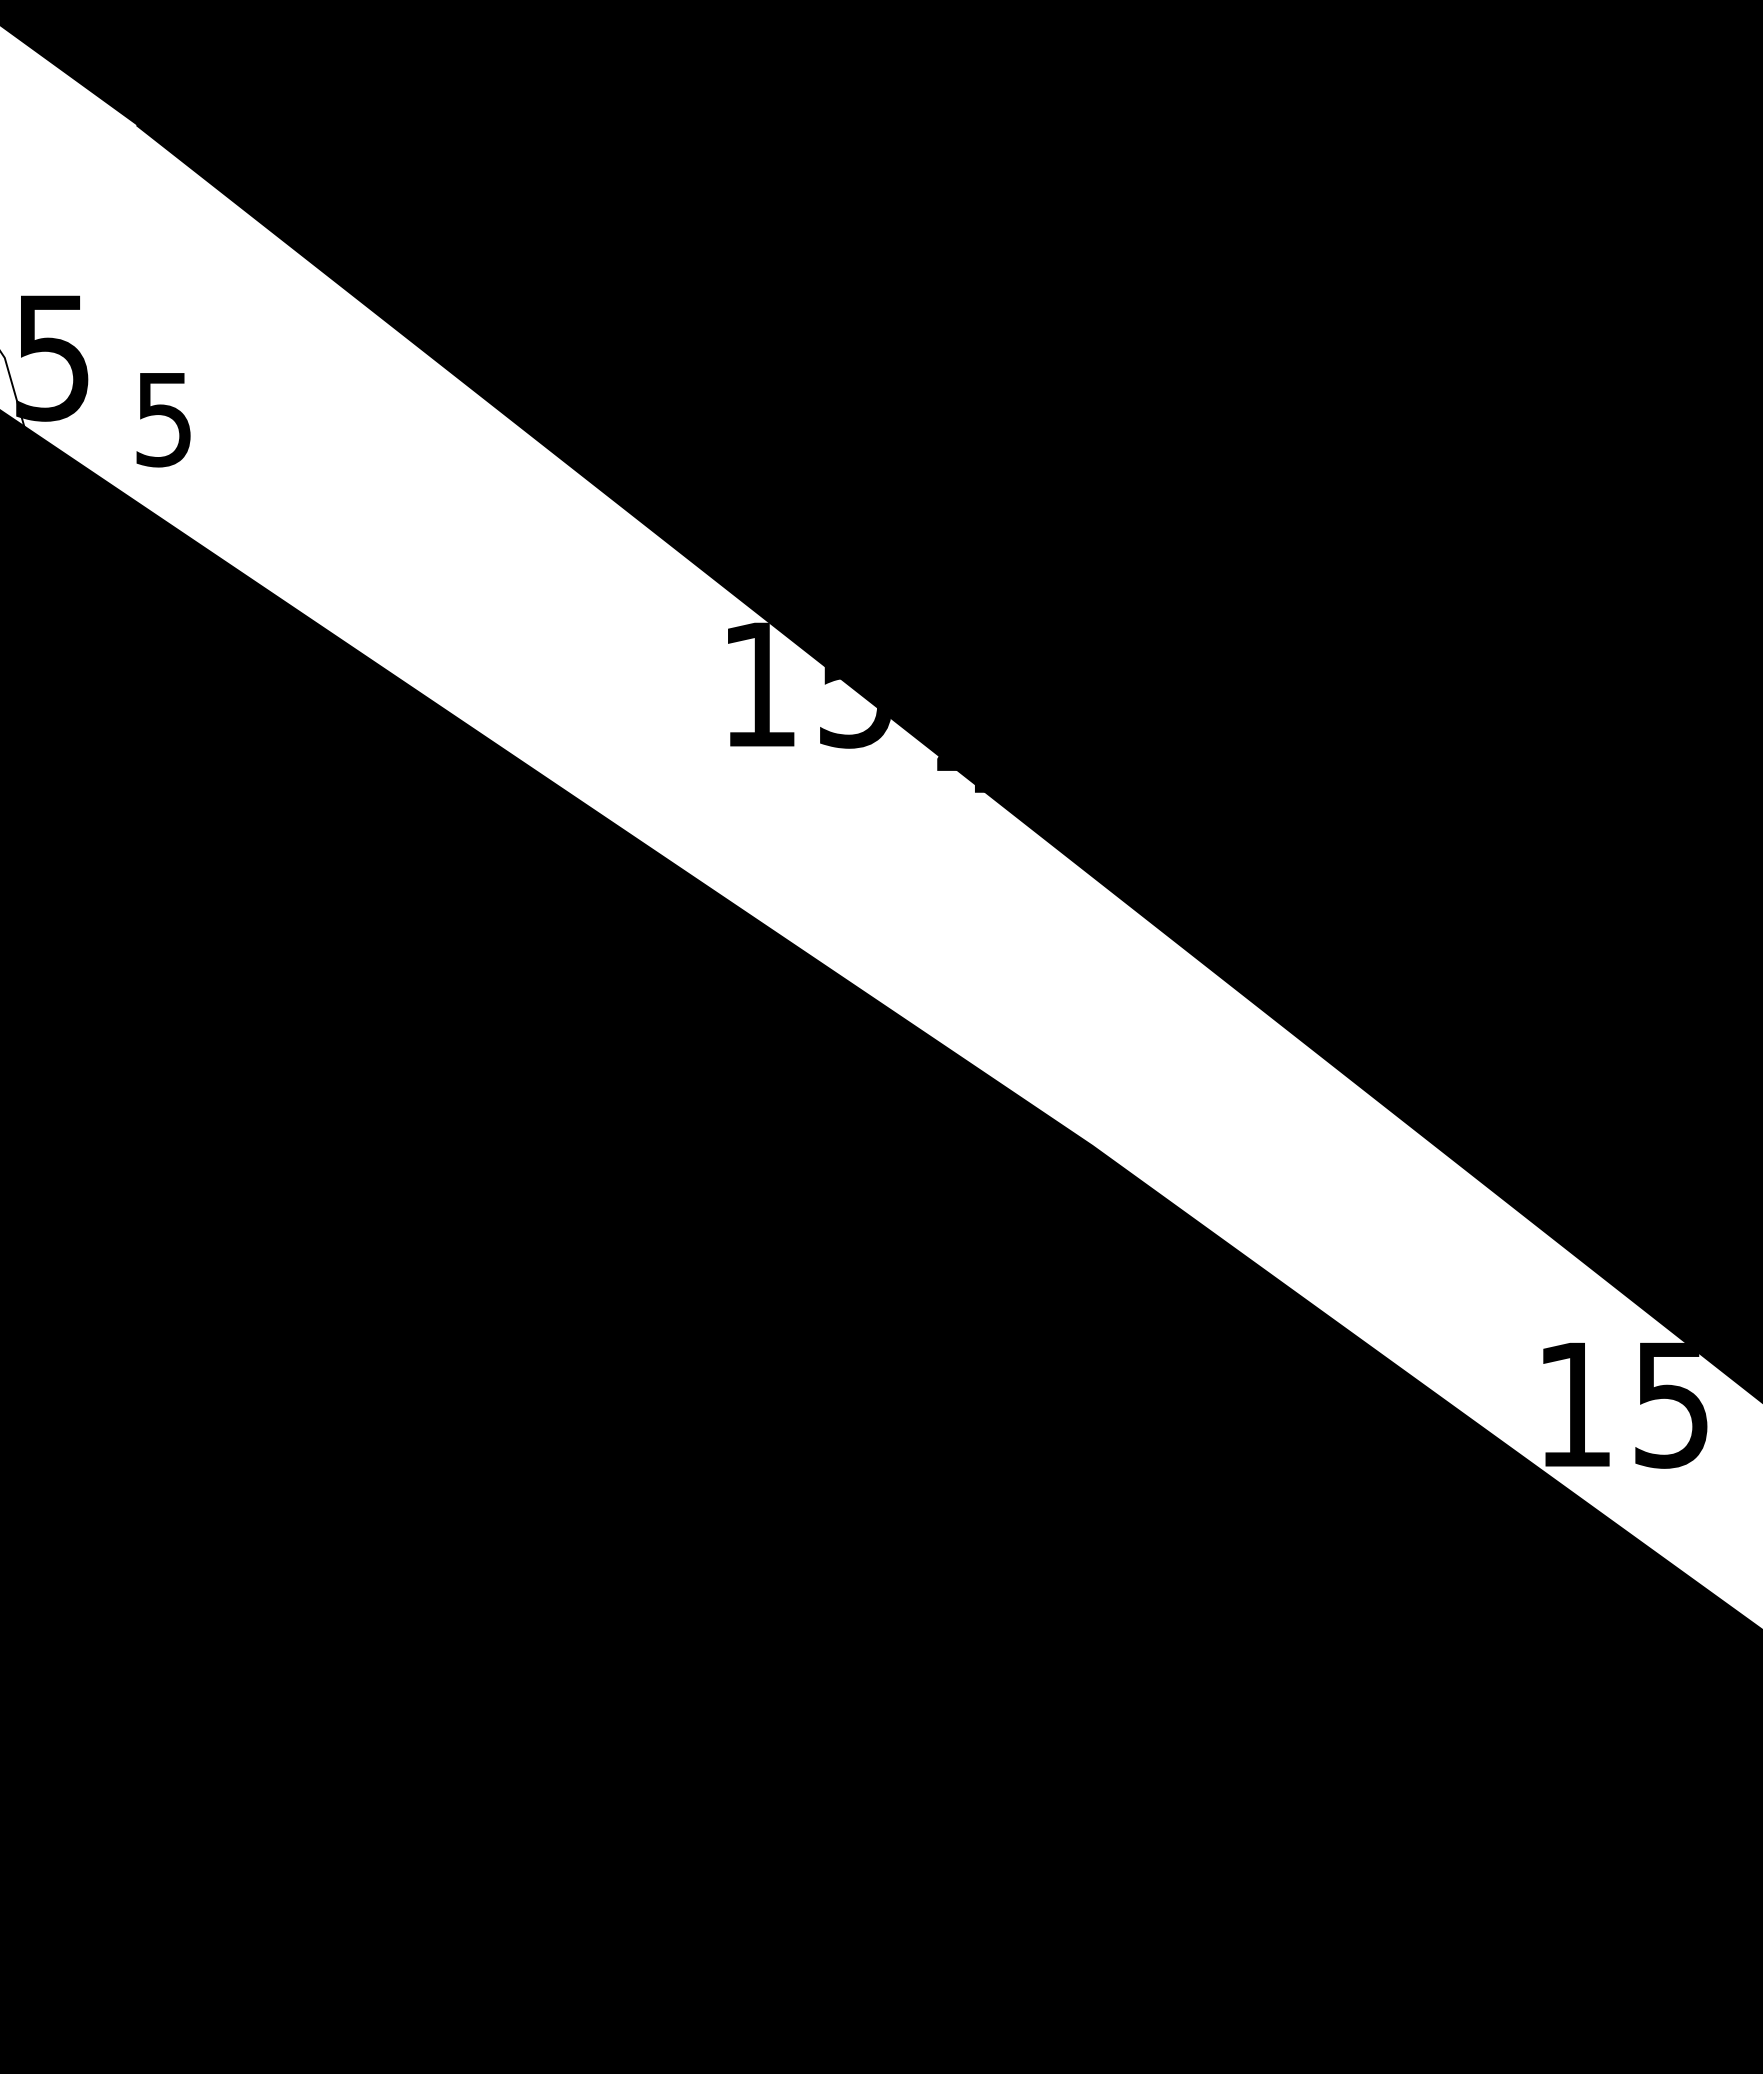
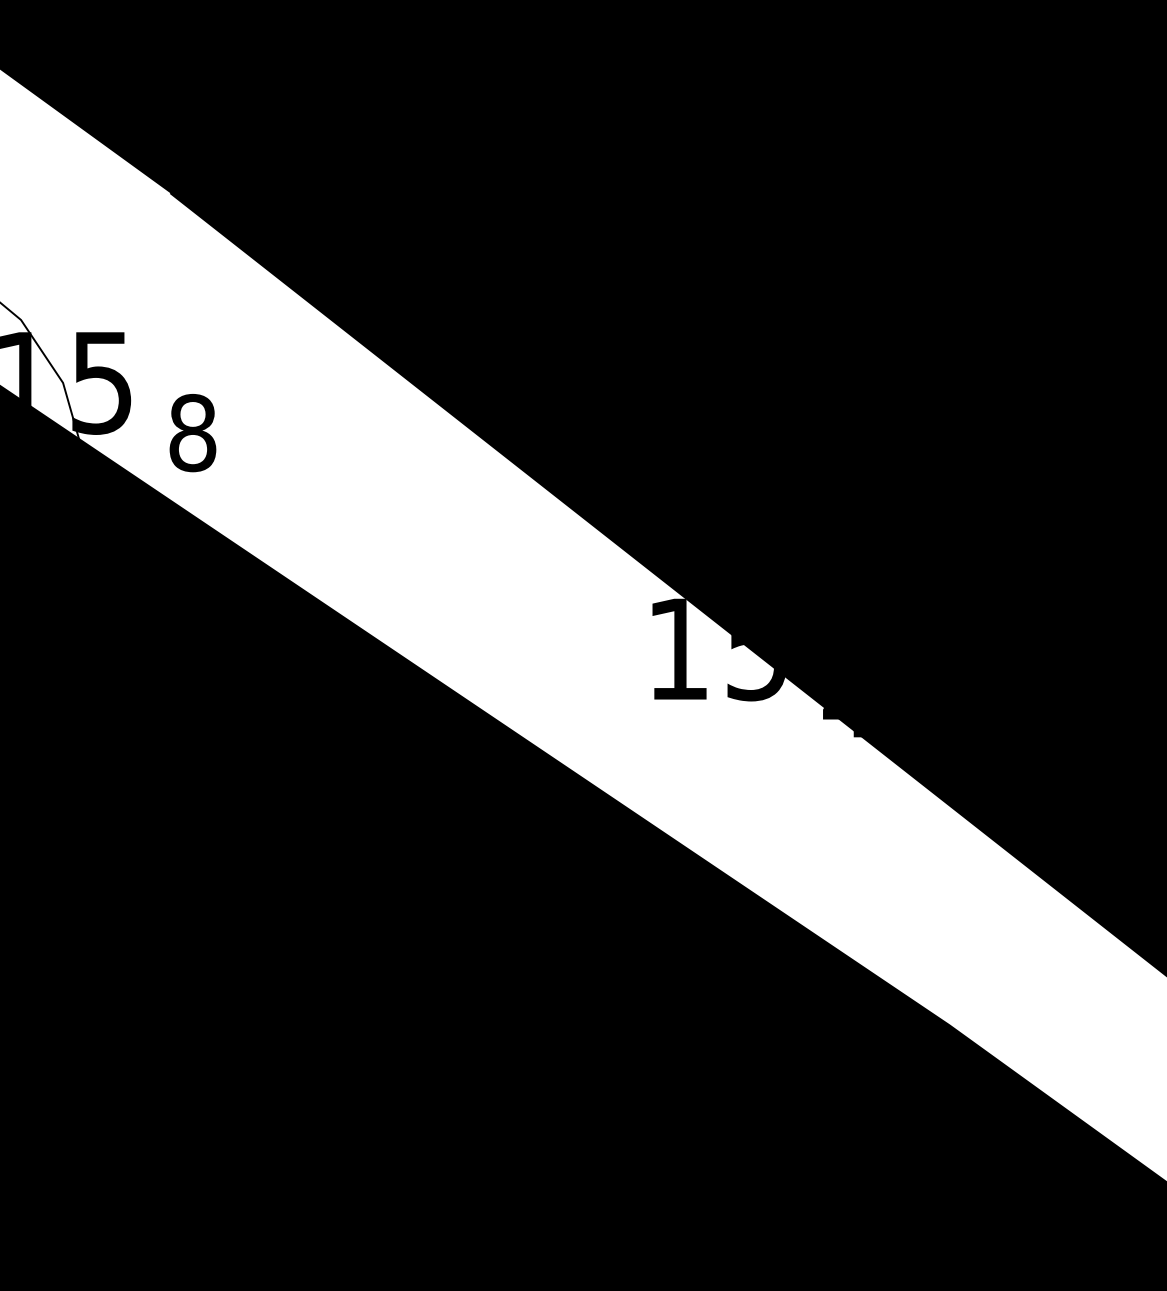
text: (163, 419) -> (192, 433), 5 -> 8

